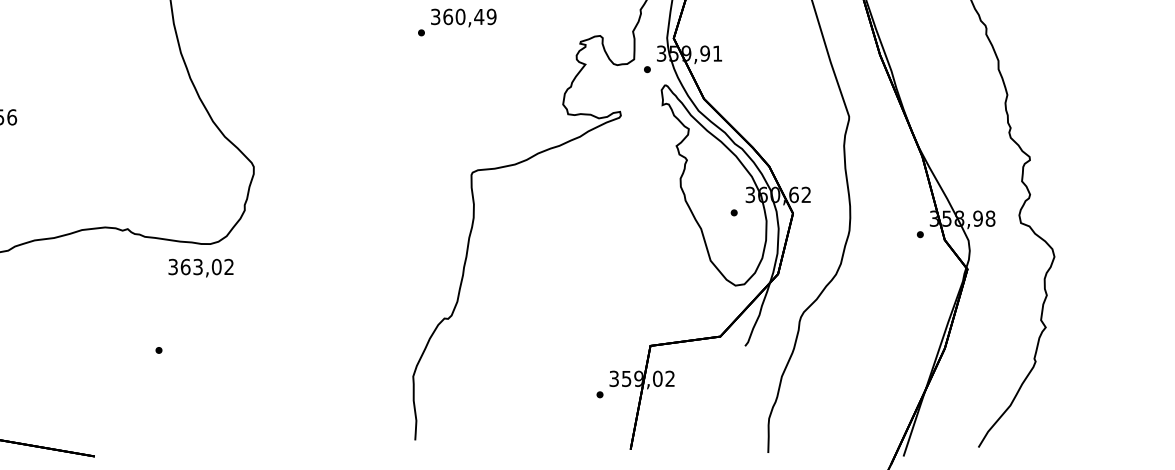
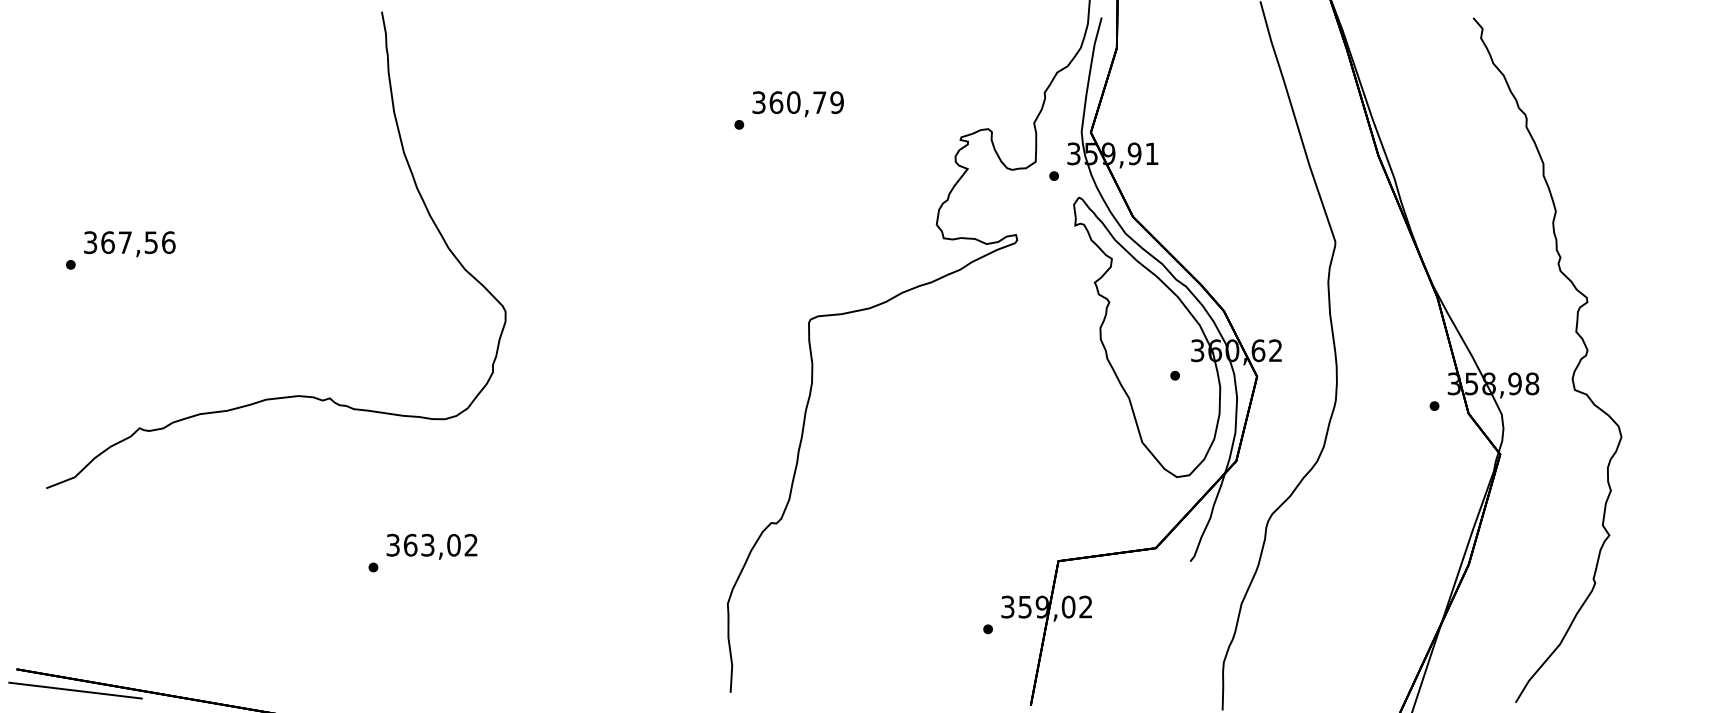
text: (479, 16) -> (819, 102), 360,49 -> 360,79
text: (200, 267) -> (431, 546), moved

